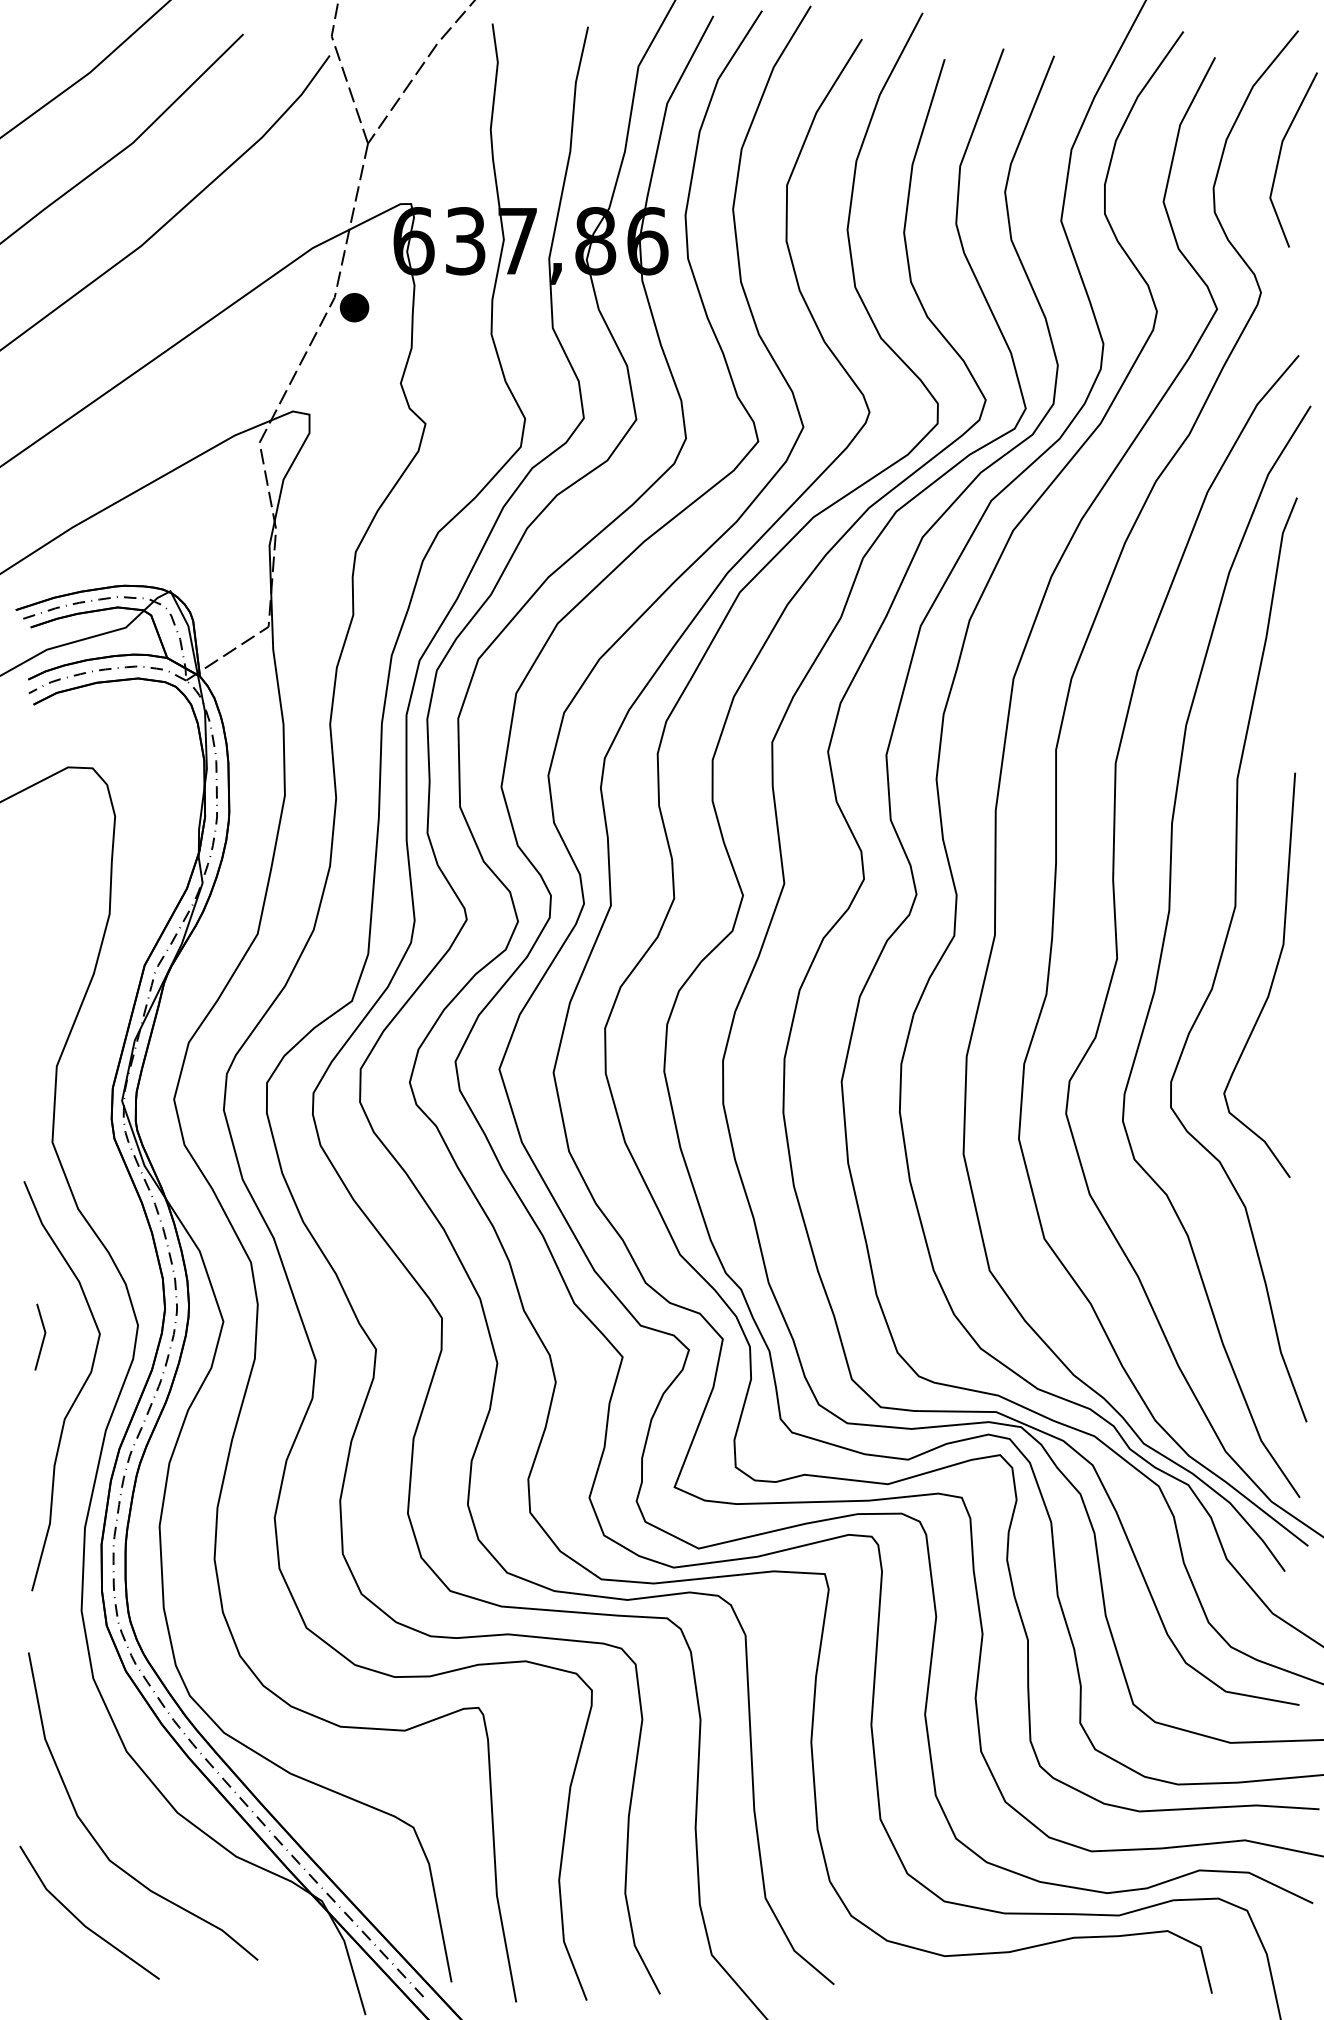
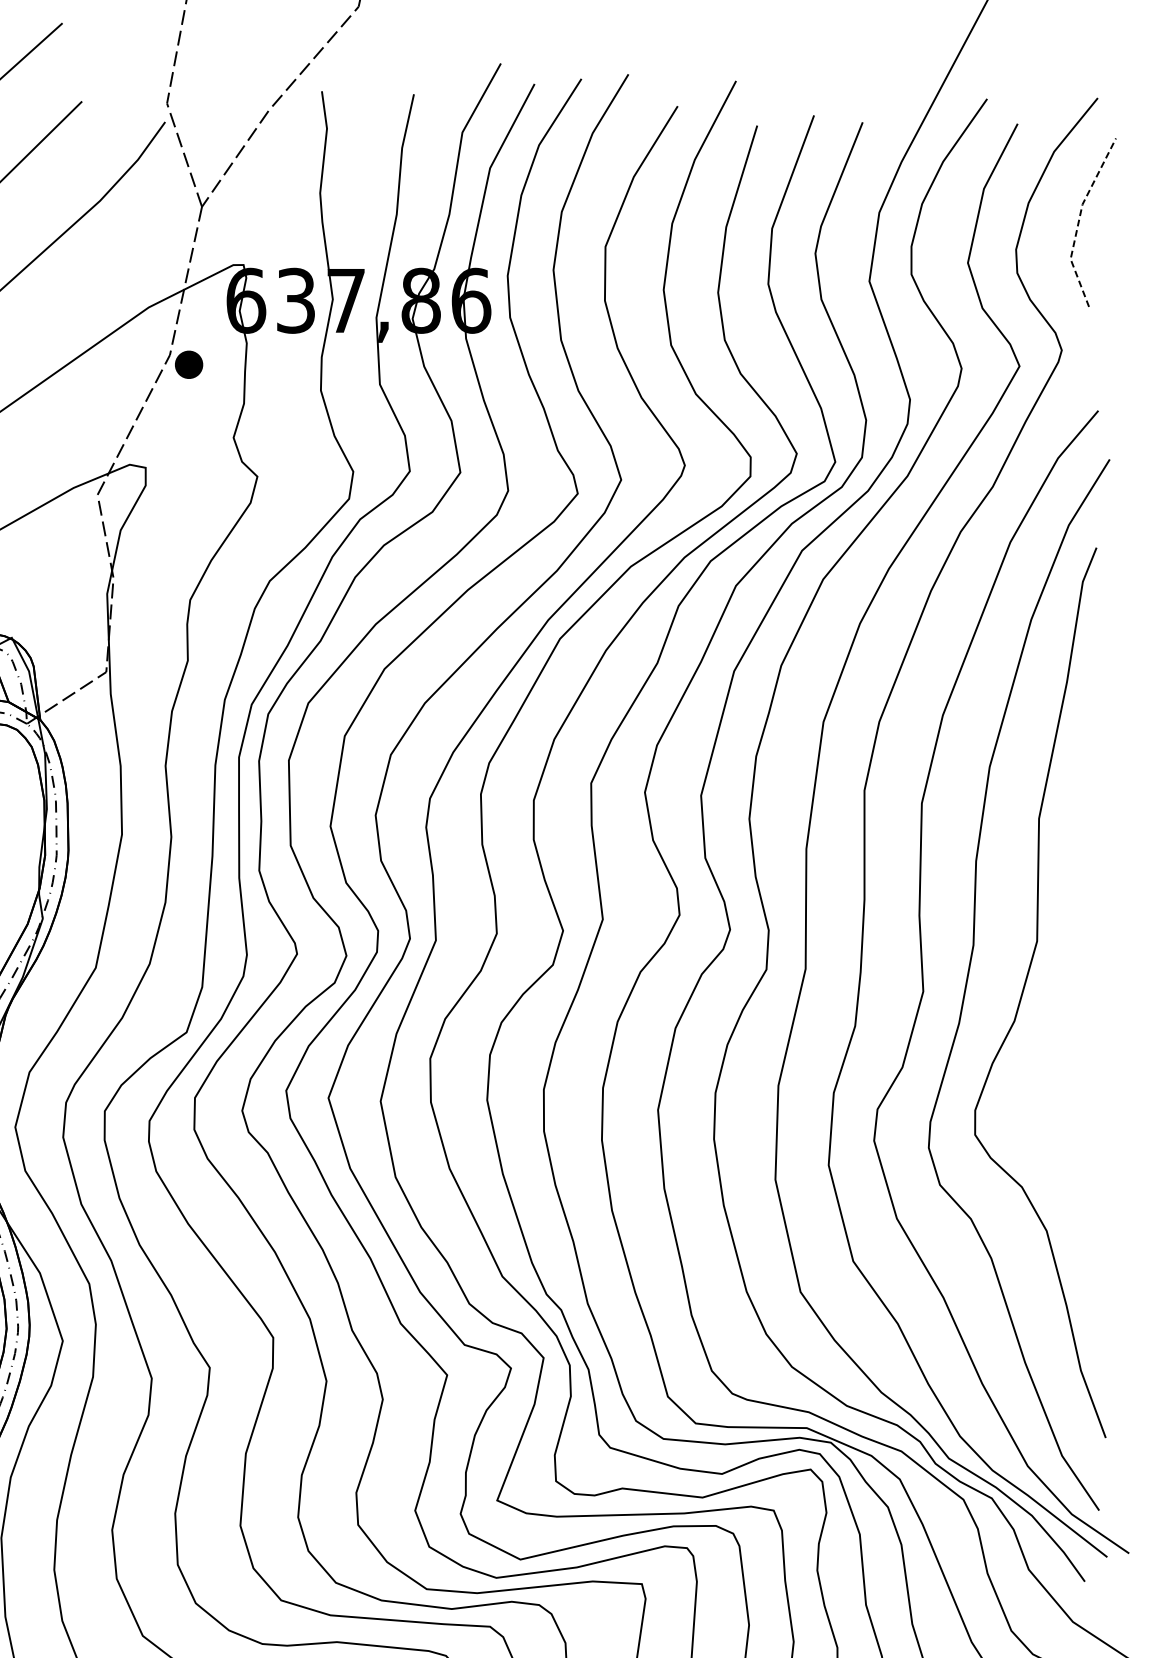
line: (1278, 158) -> (1078, 221), solid -> dashed
curve: (1272, 977) -> (1072, 1009), removed

